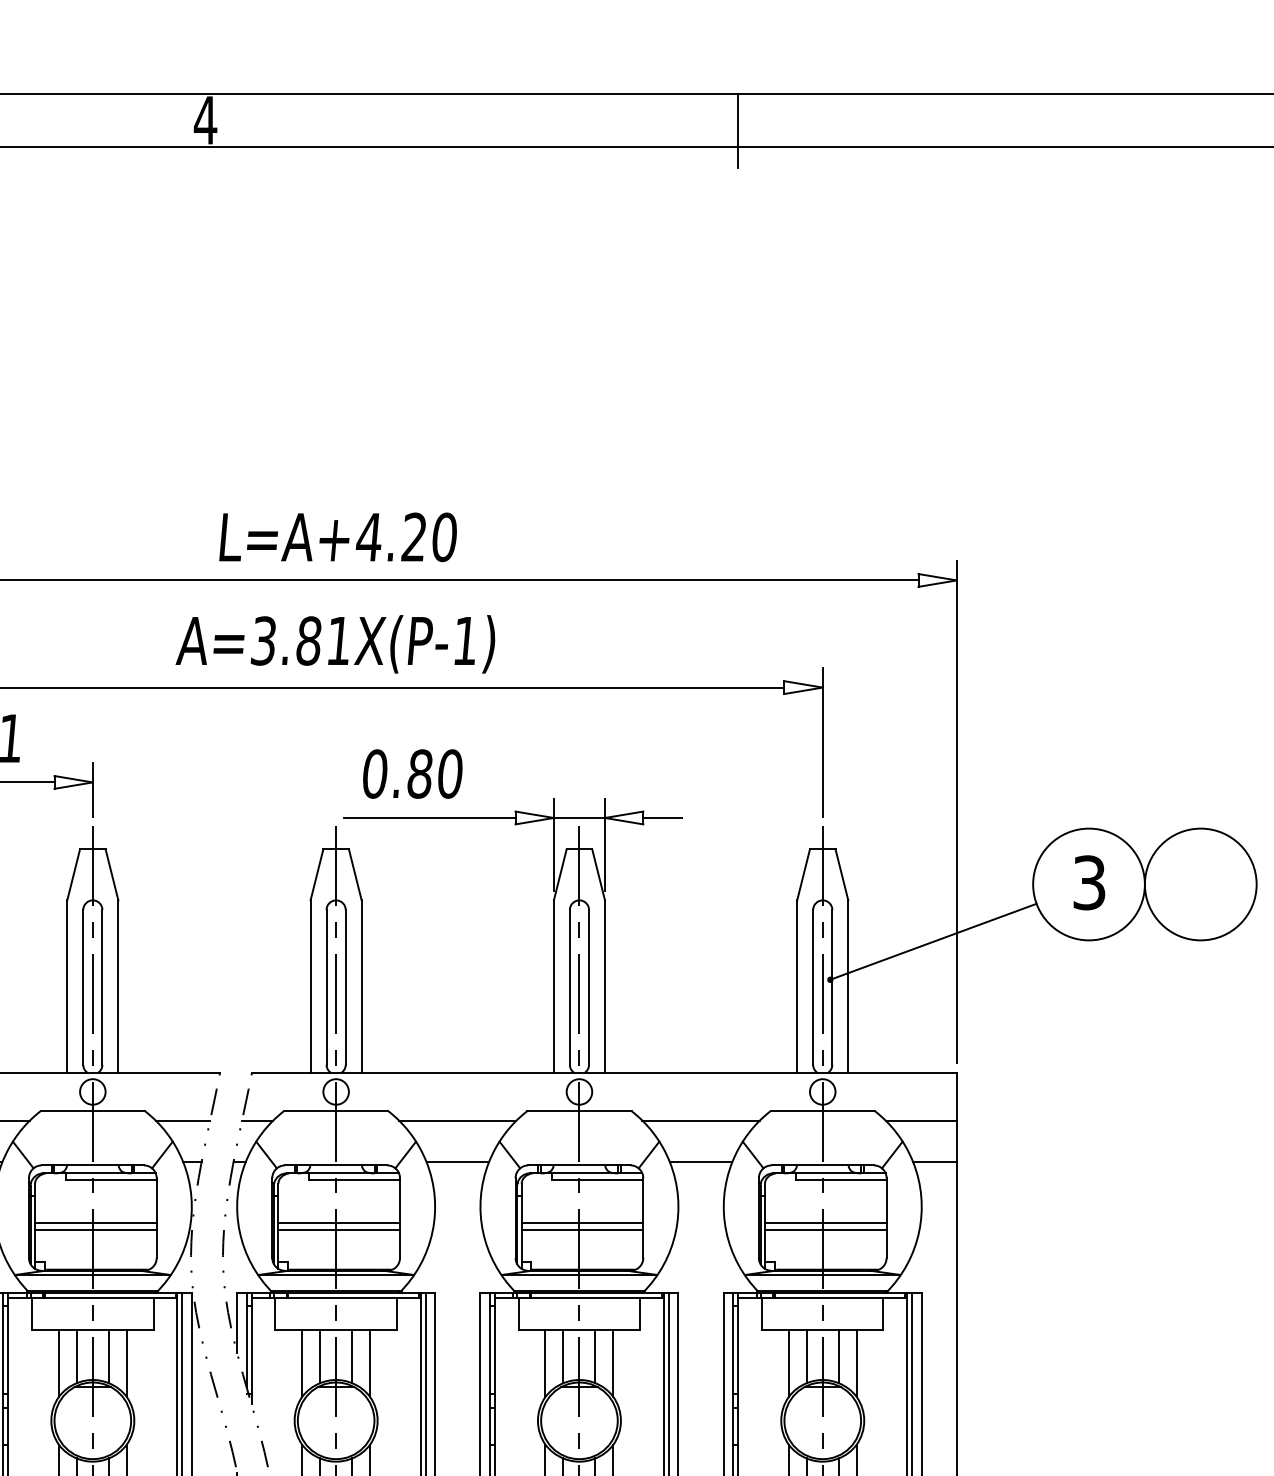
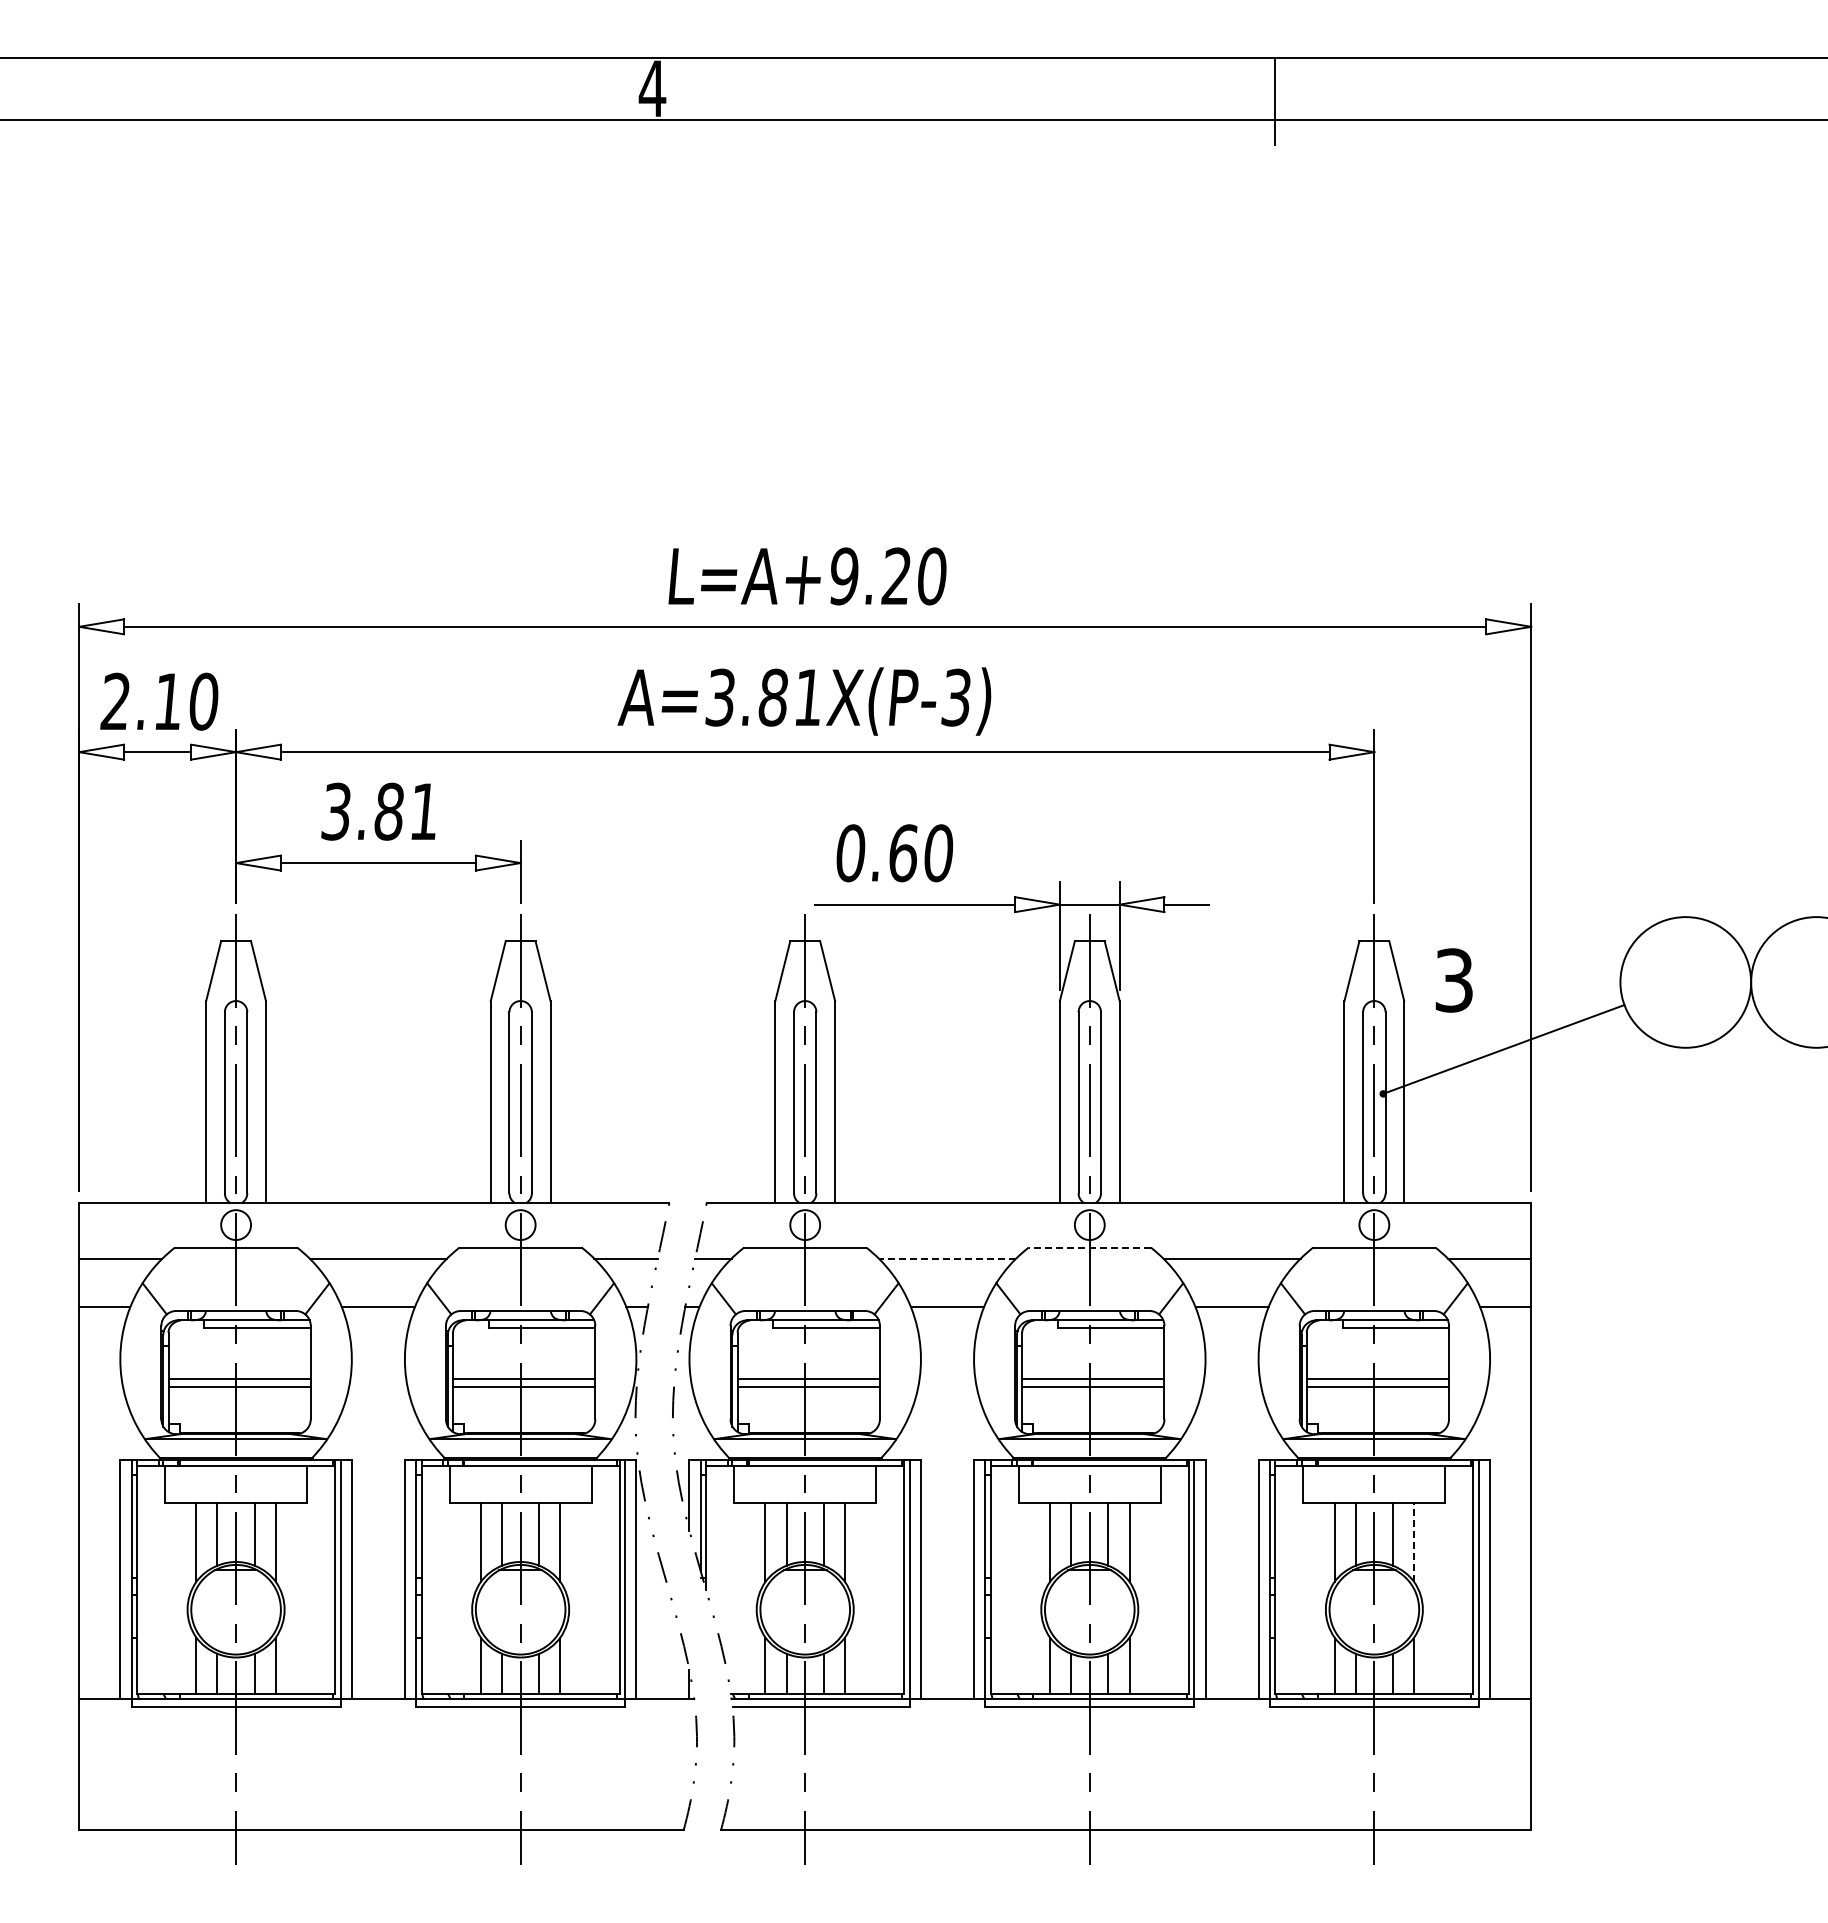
text: (368, 537) -> (843, 576), L=A+4.20 -> L=A+9.20
text: (464, 640) -> (955, 697), A=3.81X(P-1) -> A=3.81X(P-3)
text: (419, 774) -> (902, 853), 0.80 -> 0.60
text: (1088, 882) -> (1453, 980), moved
line: (579, 1111) -> (1089, 1247), solid -> dashed
line: (457, 1120) -> (947, 1258), solid -> dashed
line: (857, 1363) -> (1414, 1542), solid -> dashed

